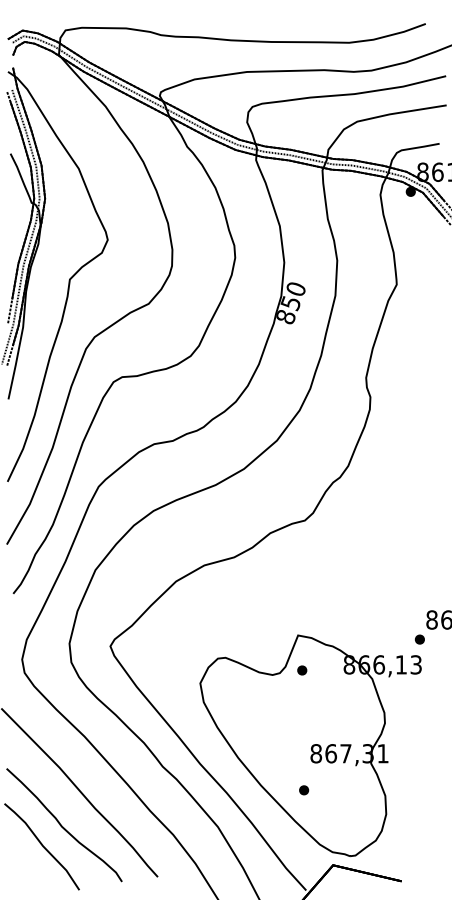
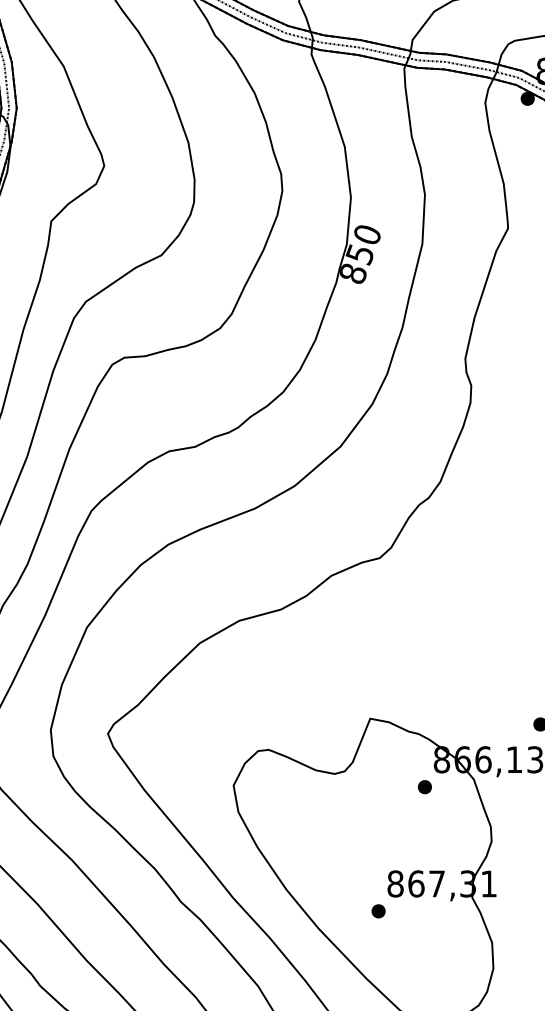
part: (302, 670) -> (425, 787), moved
part: (304, 790) -> (379, 911), moved

